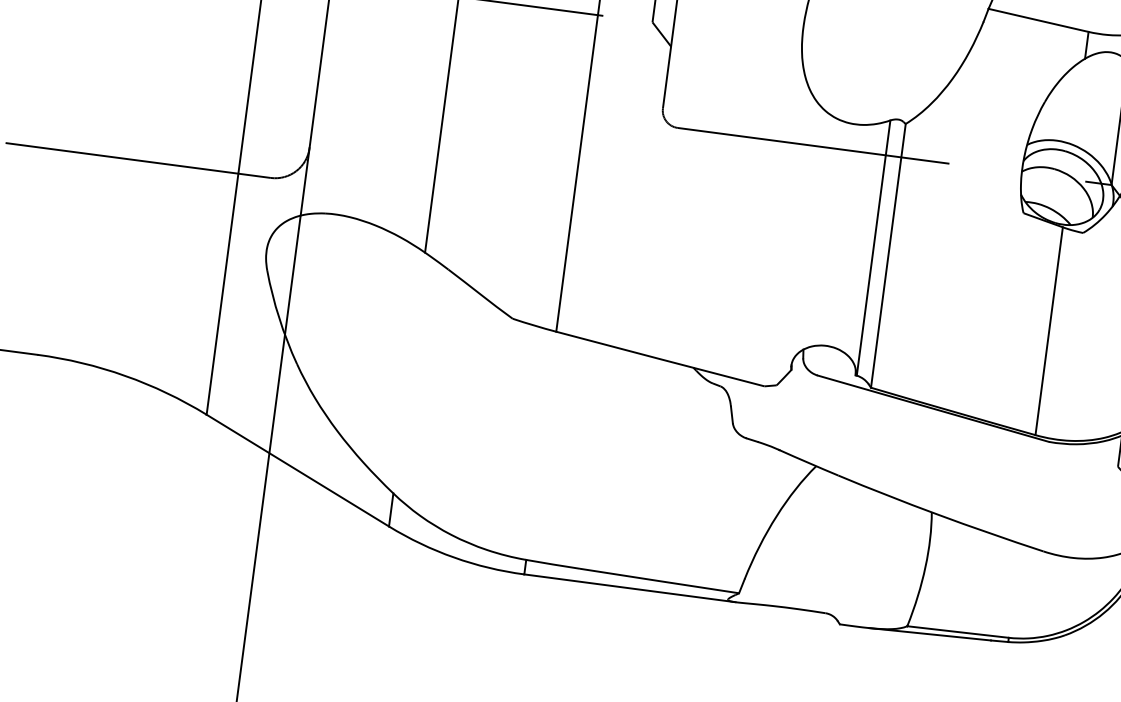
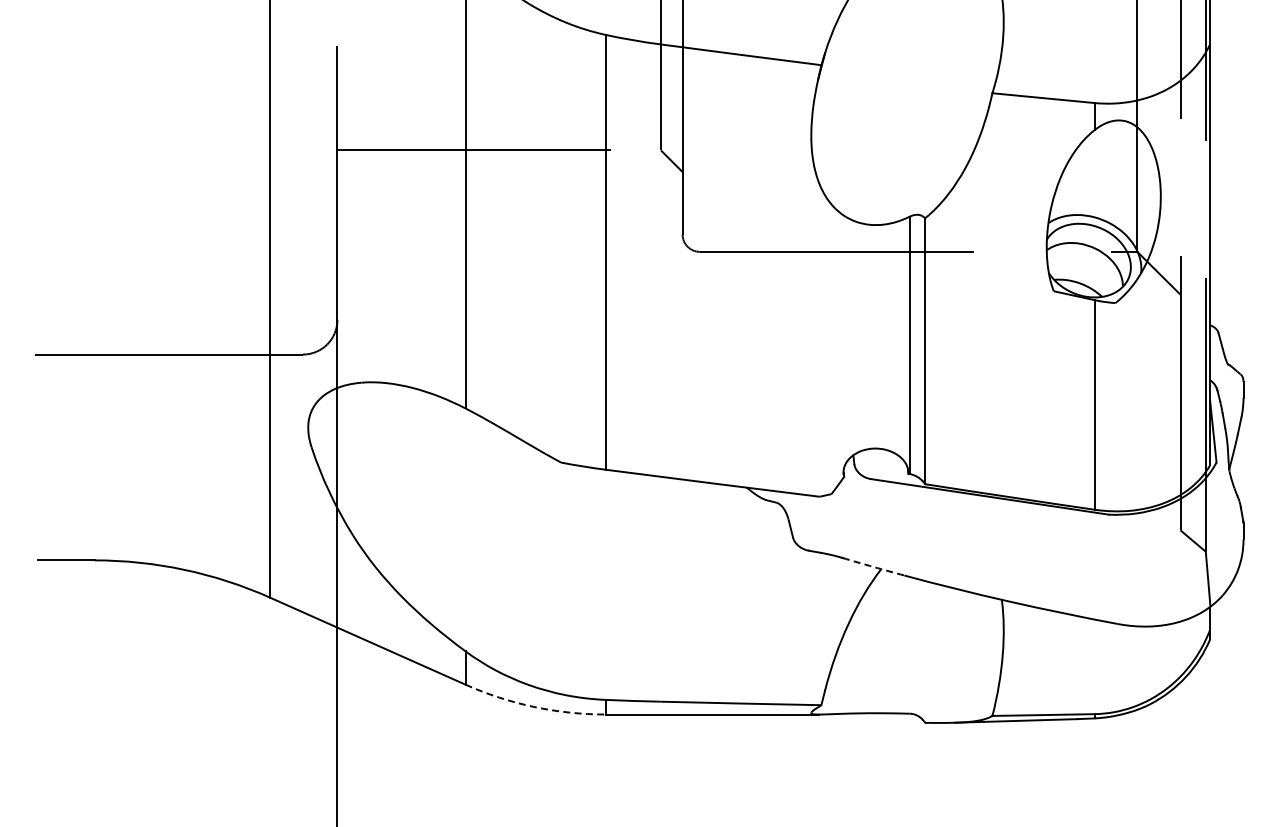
arc: (808, 462) -> (873, 566), solid -> dashed
arc: (454, 557) -> (534, 706), solid -> dashed

